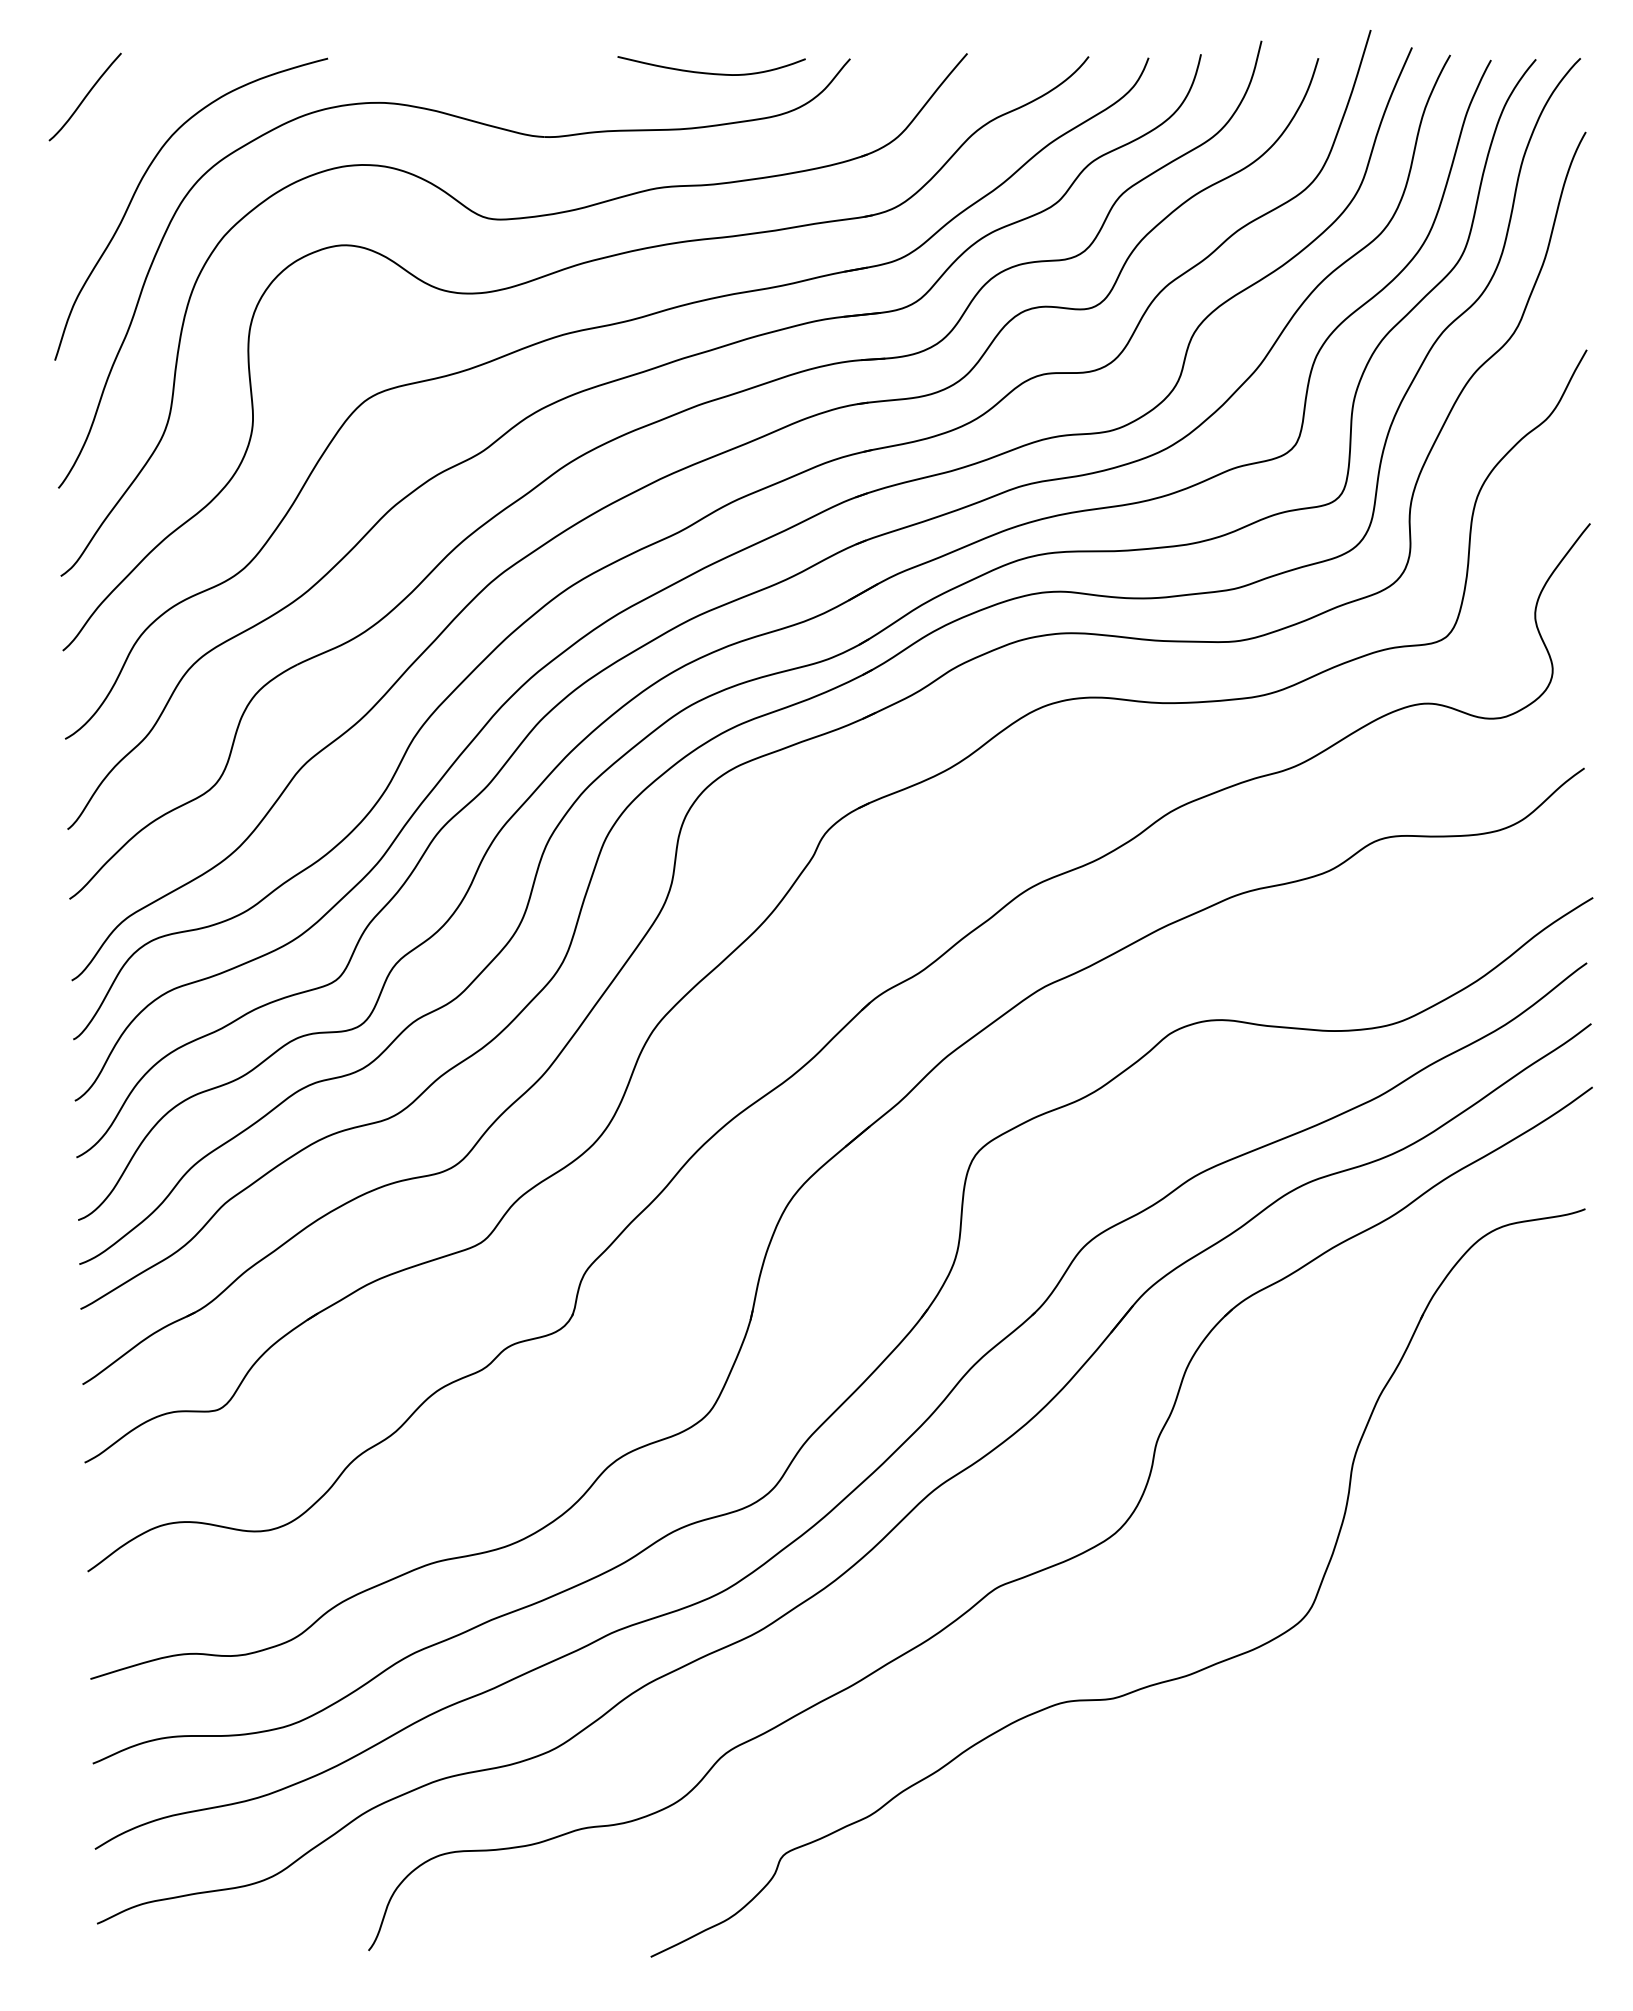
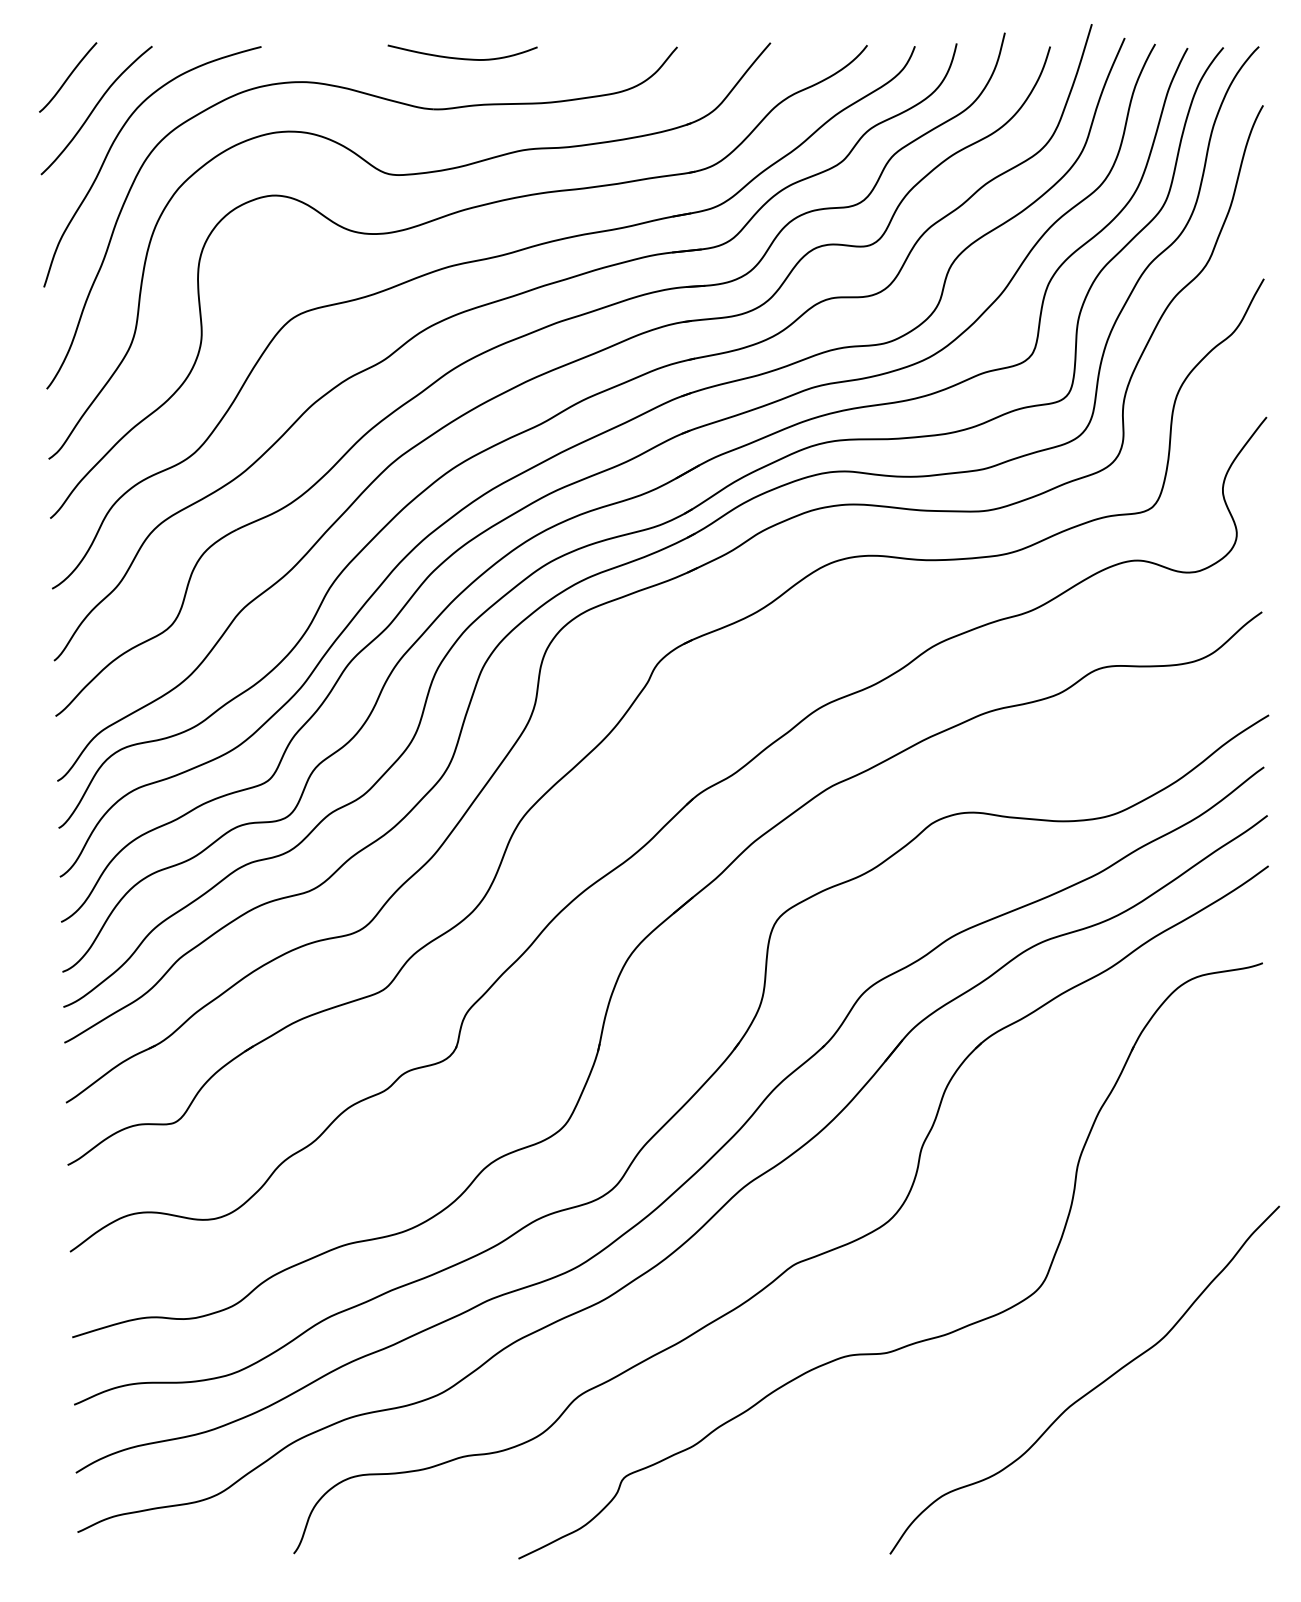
curve: (710, 72) -> (461, 57), moved
curve: (118, 137) -> (94, 109), added
curve: (1371, 1743) -> (1092, 1388), added

